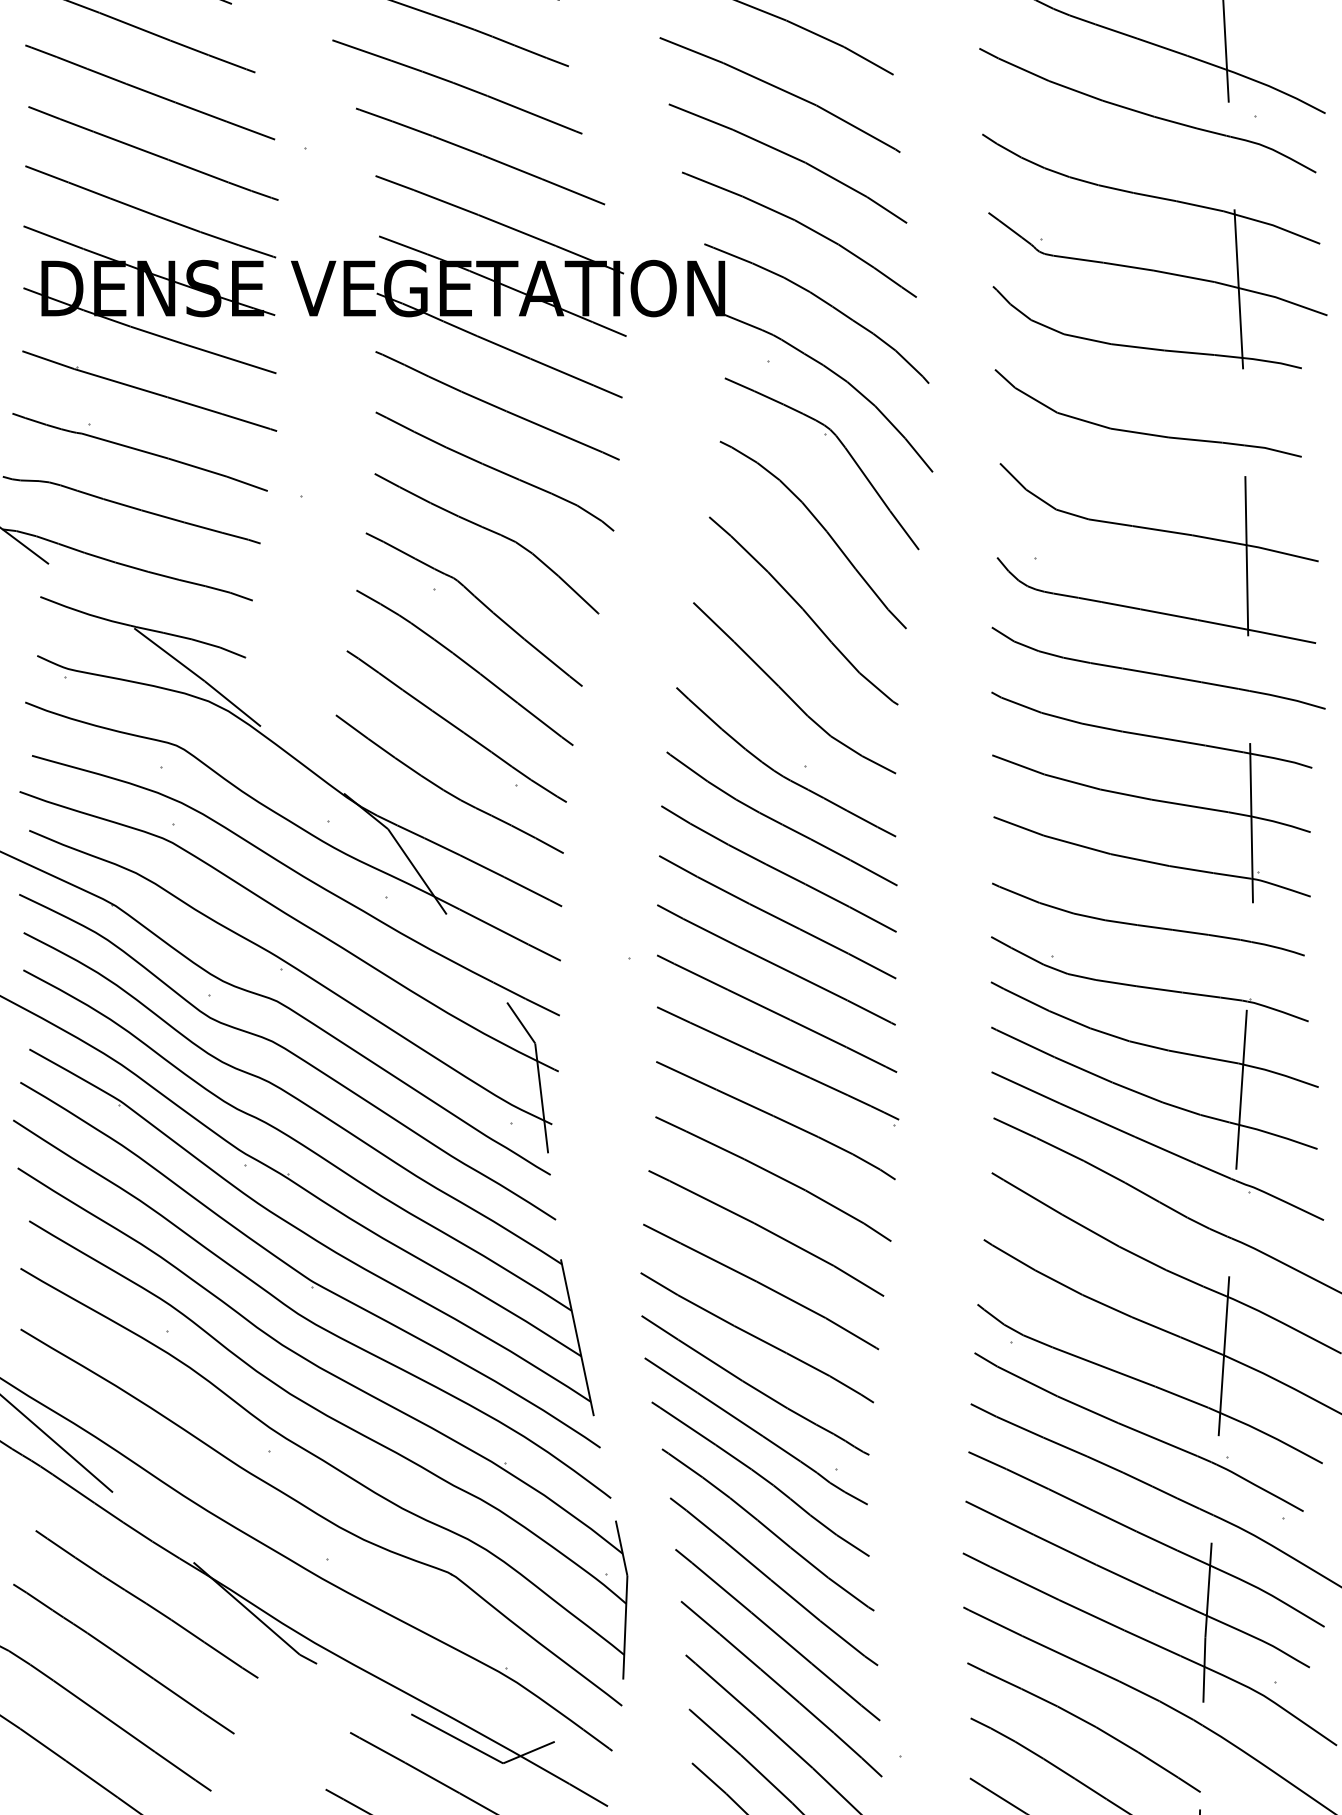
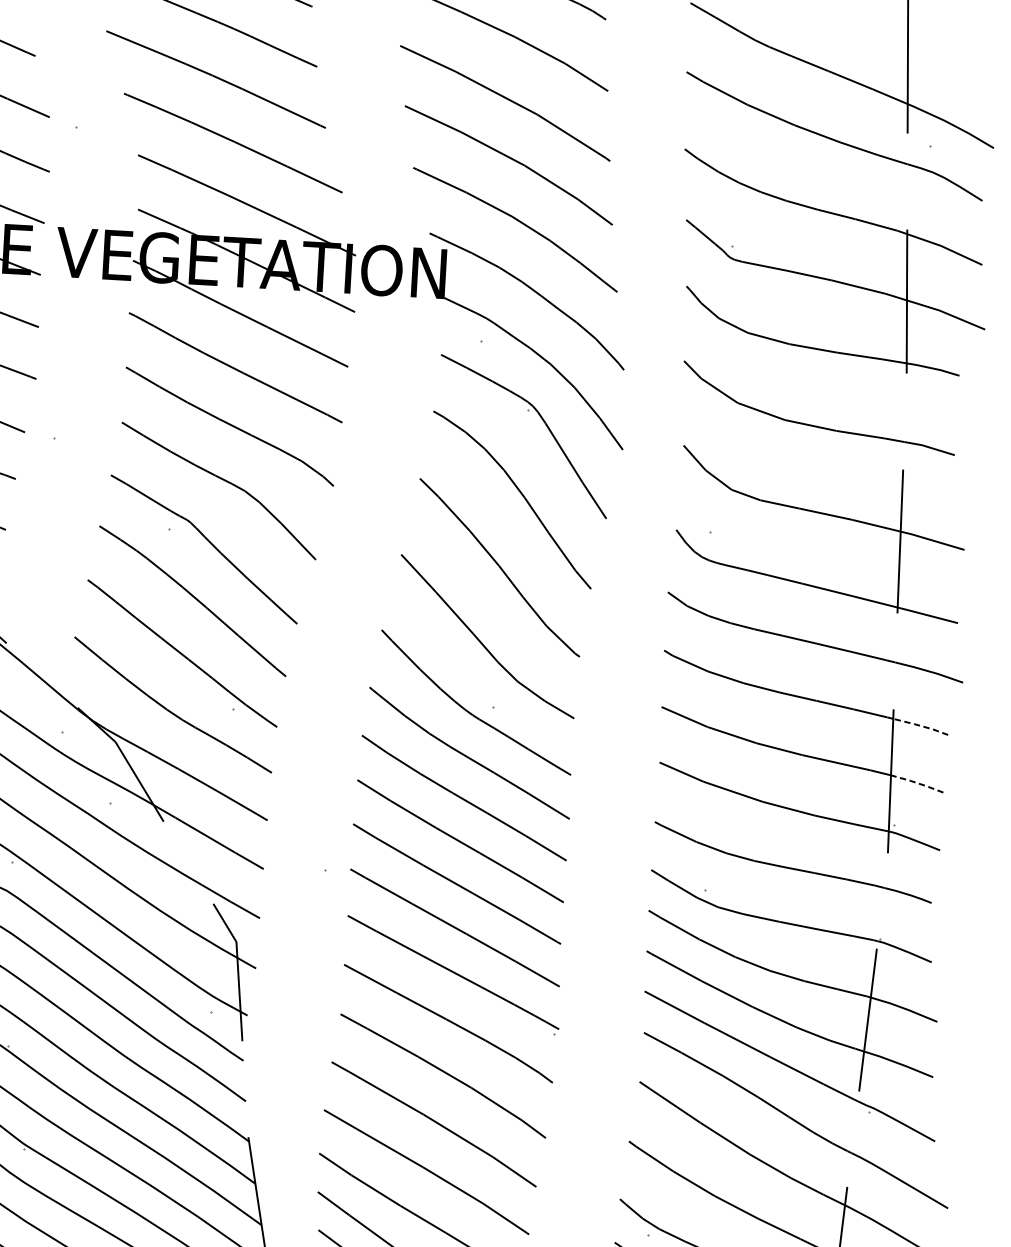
line: (1281, 759) -> (920, 725), solid -> dashed
line: (1280, 823) -> (916, 783), solid -> dashed

